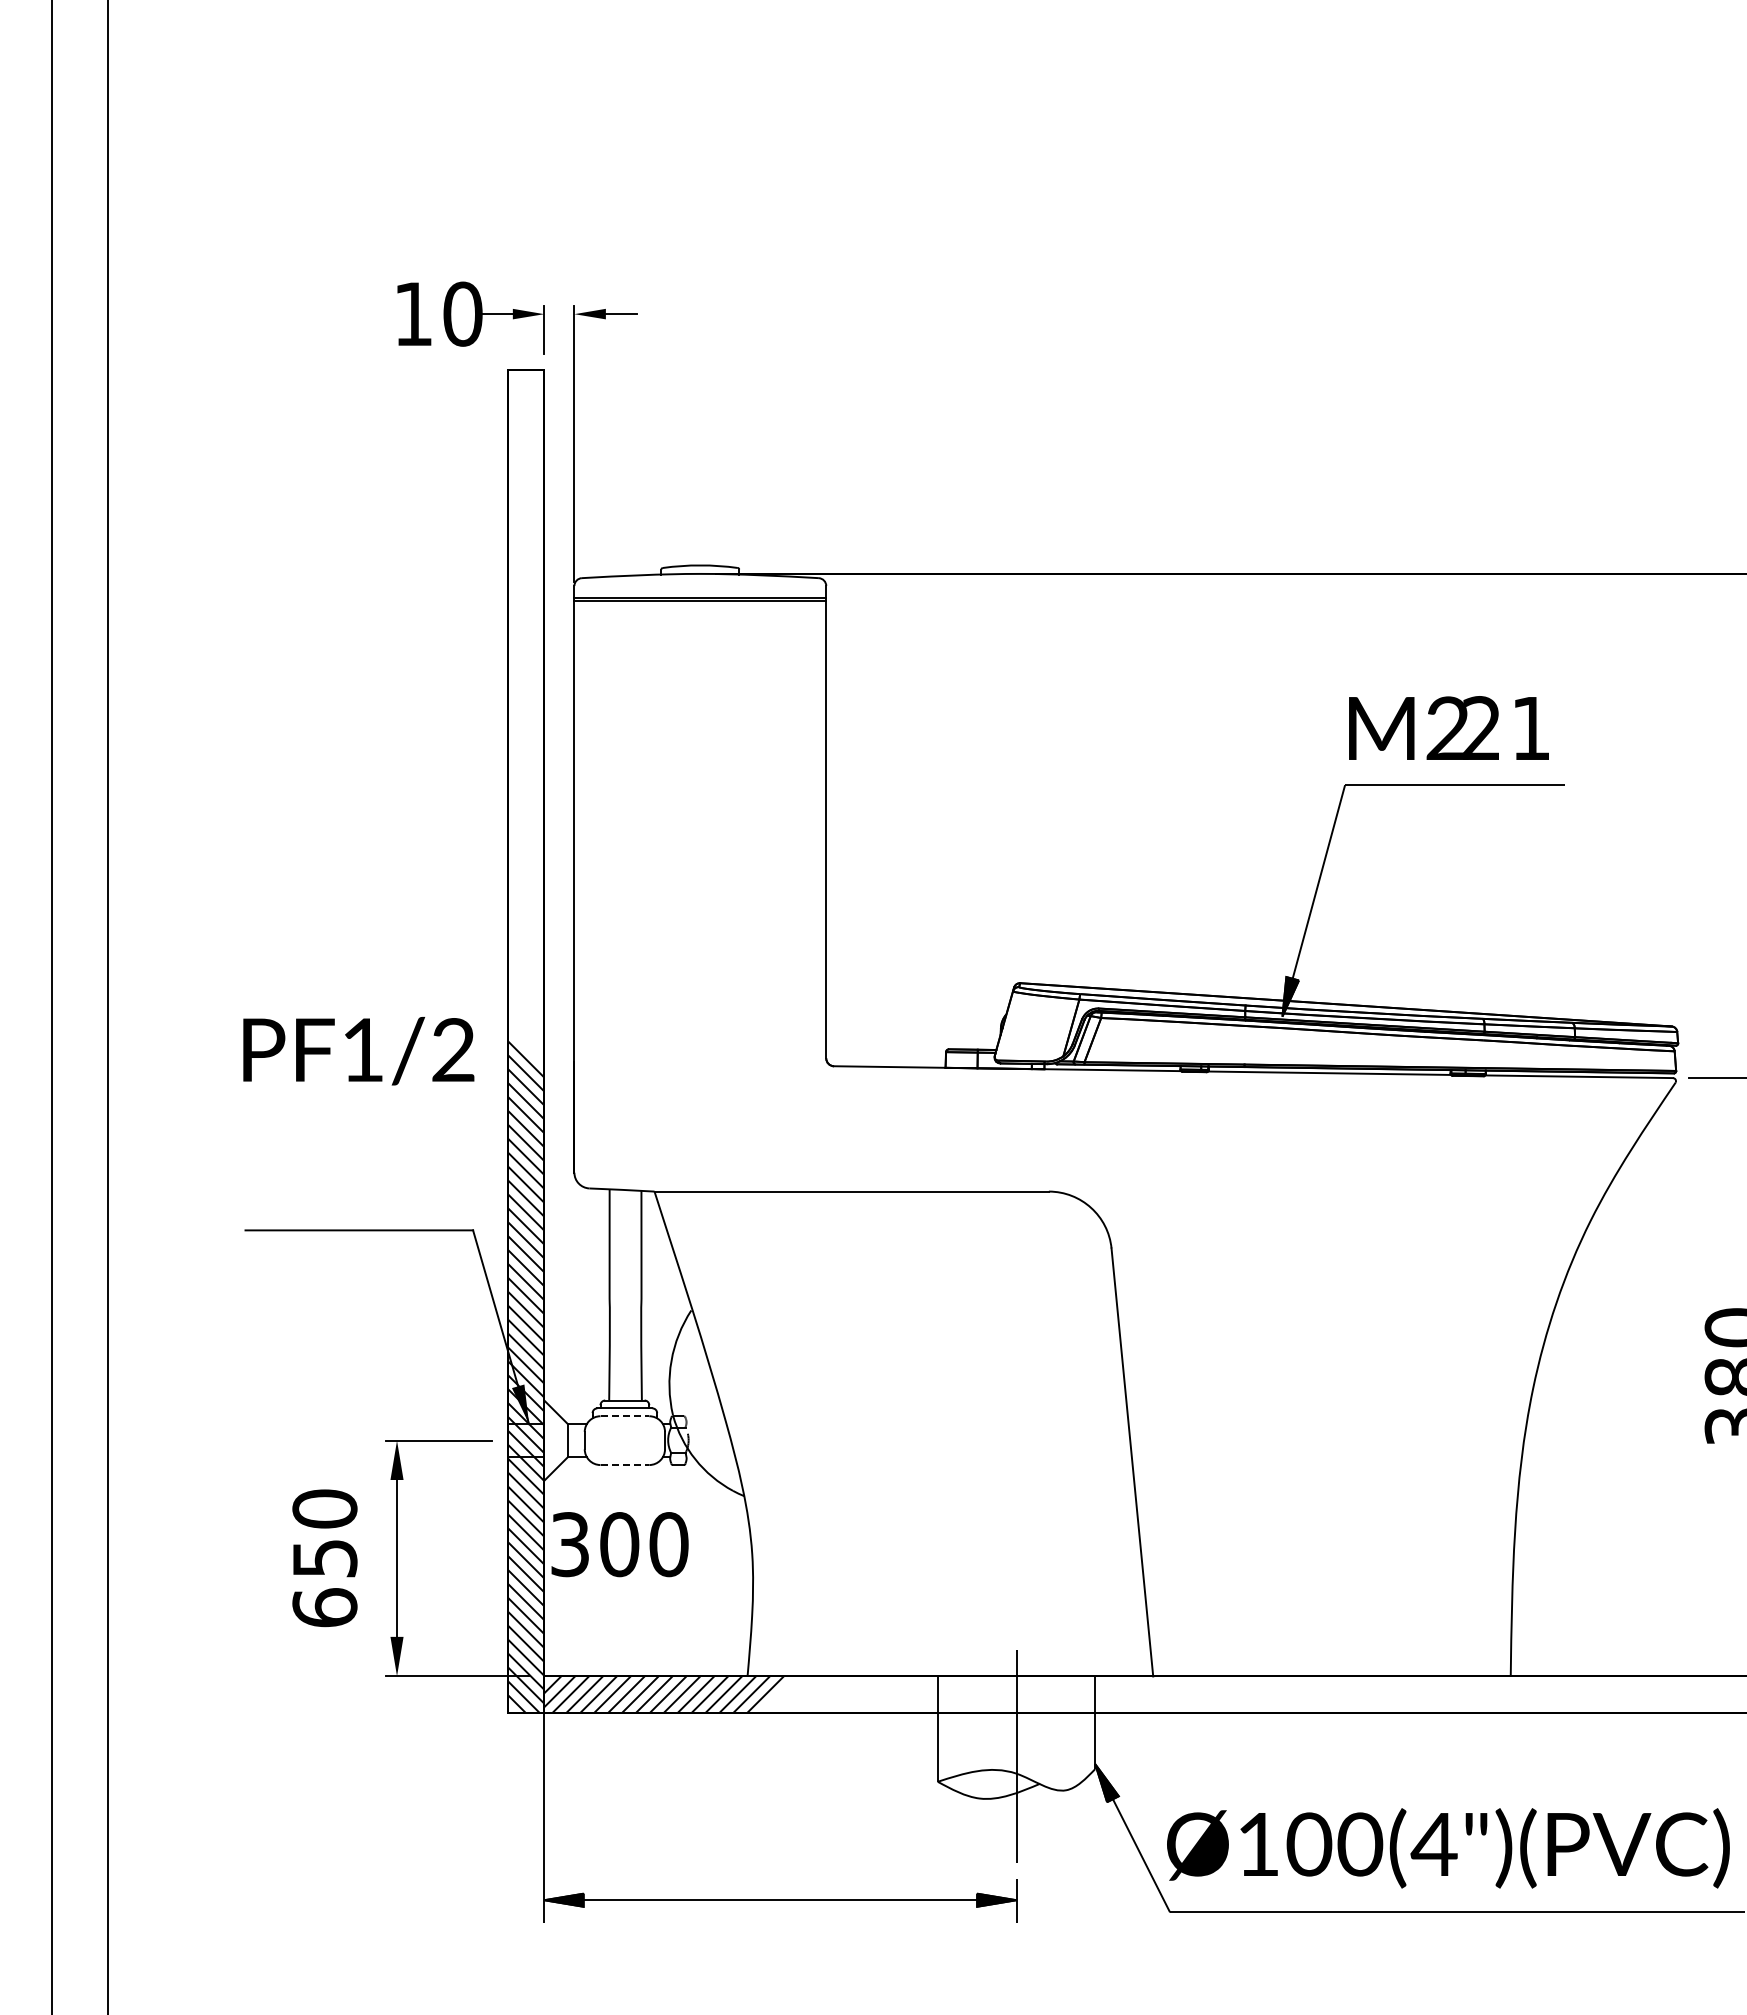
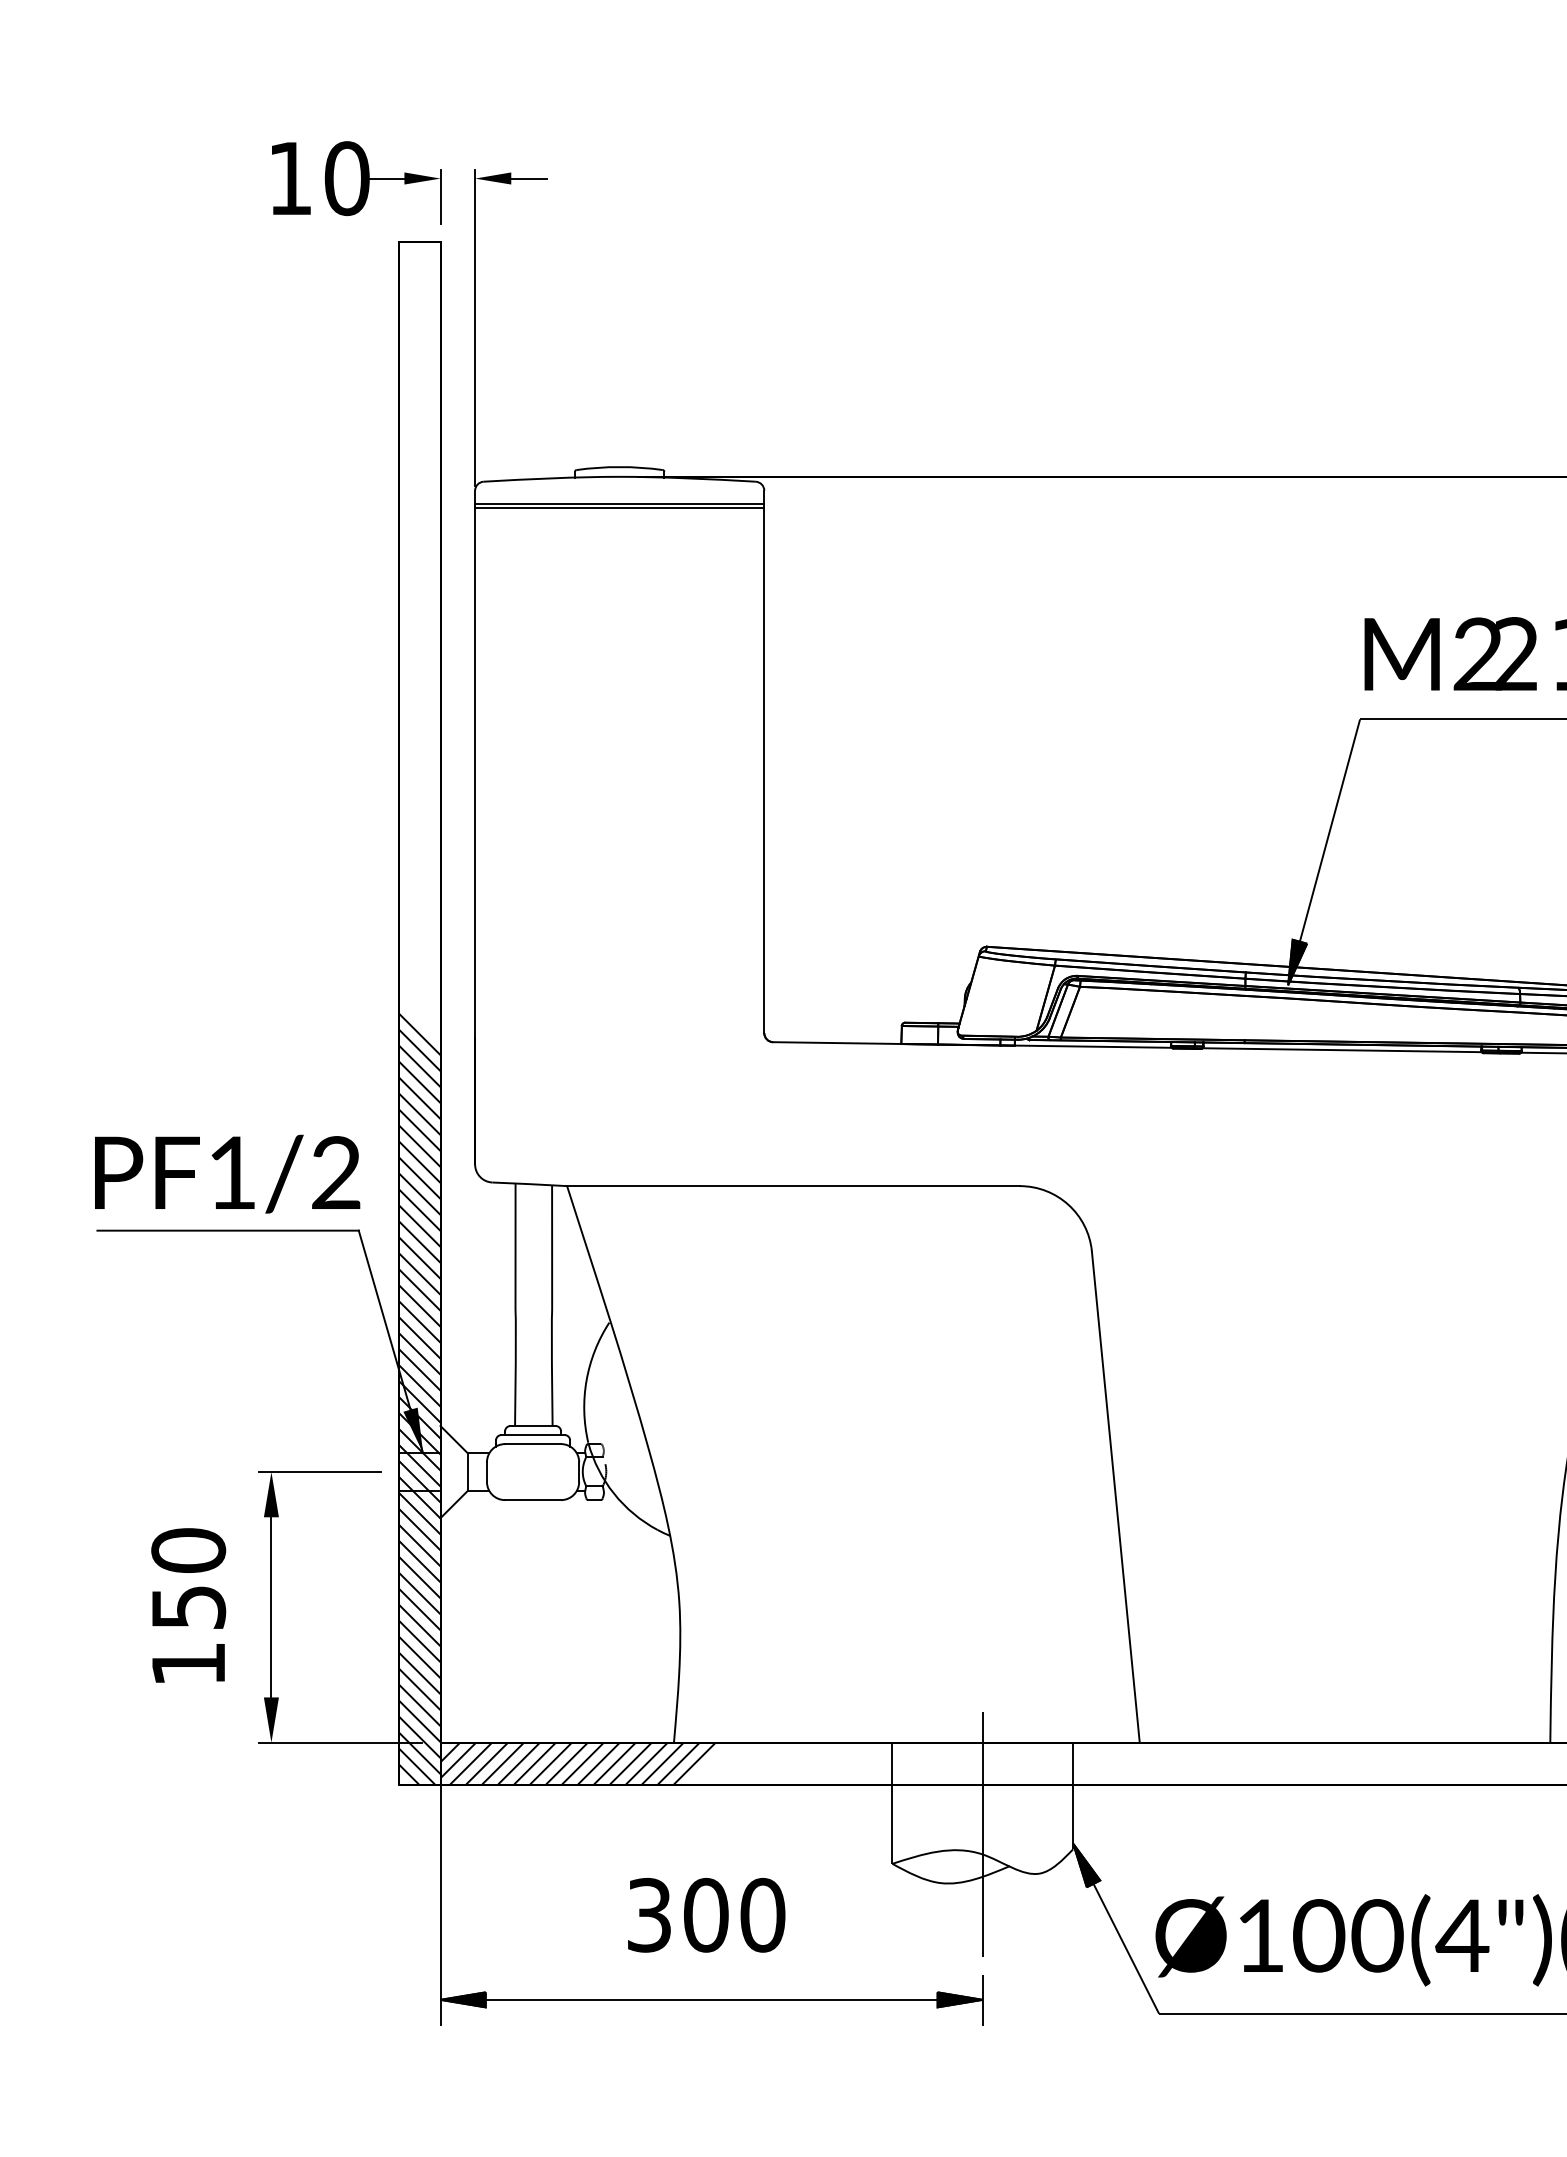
text: (358, 1051) -> (227, 1174), moved
line: (625, 1416) -> (533, 1444), dashed -> solid
line: (625, 1465) -> (533, 1500), dashed -> solid
text: (619, 1544) -> (706, 1915), moved
text: (324, 1607) -> (188, 1663), 650 -> 150

